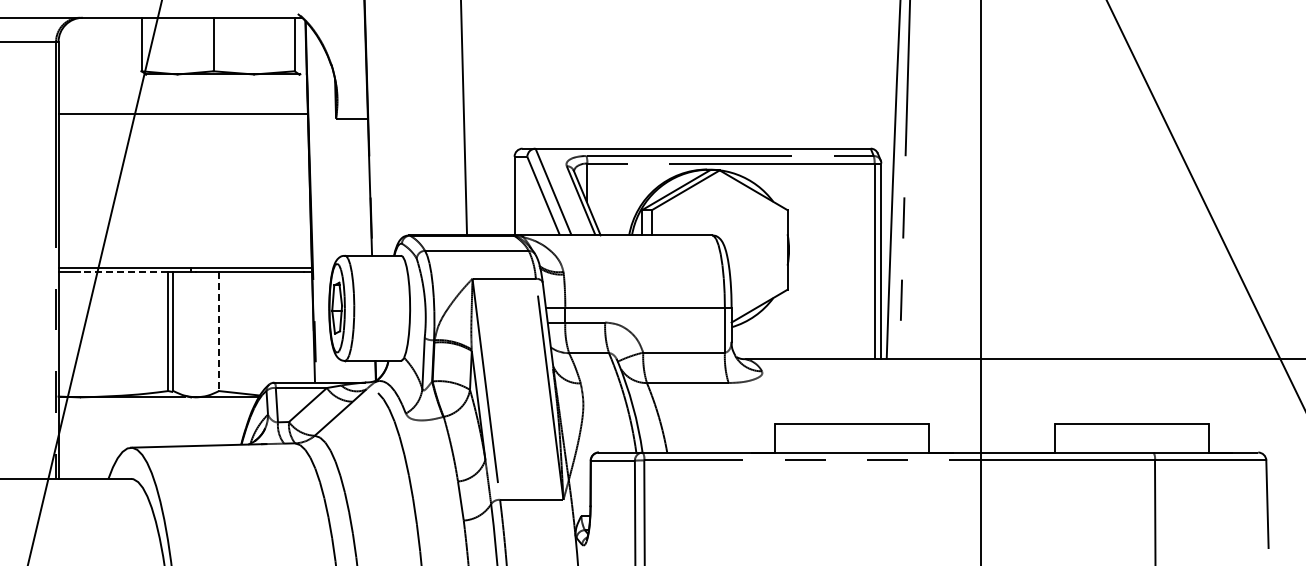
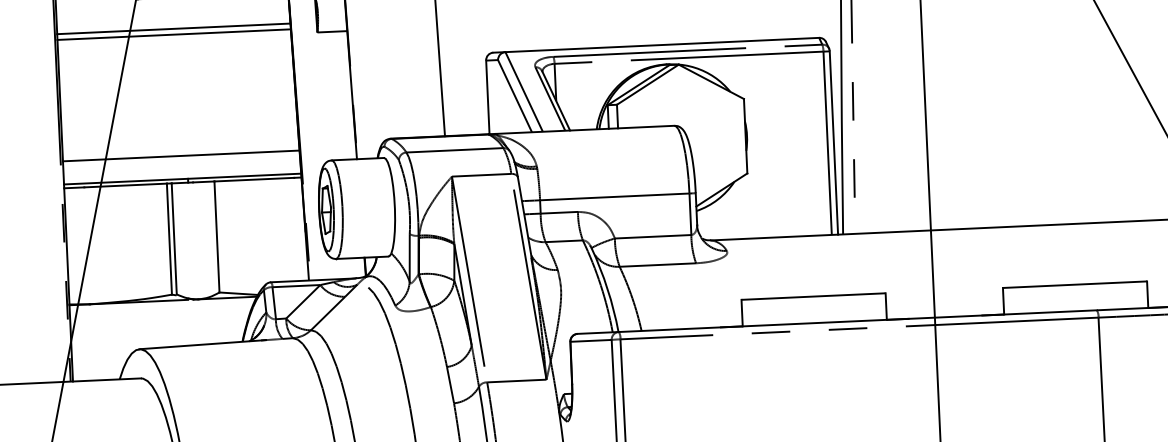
line: (182, 107) -> (173, 28), added
line: (184, 243) -> (180, 155), added
line: (123, 272) -> (125, 185), dashed -> solid
line: (219, 332) -> (217, 237), dashed -> solid

